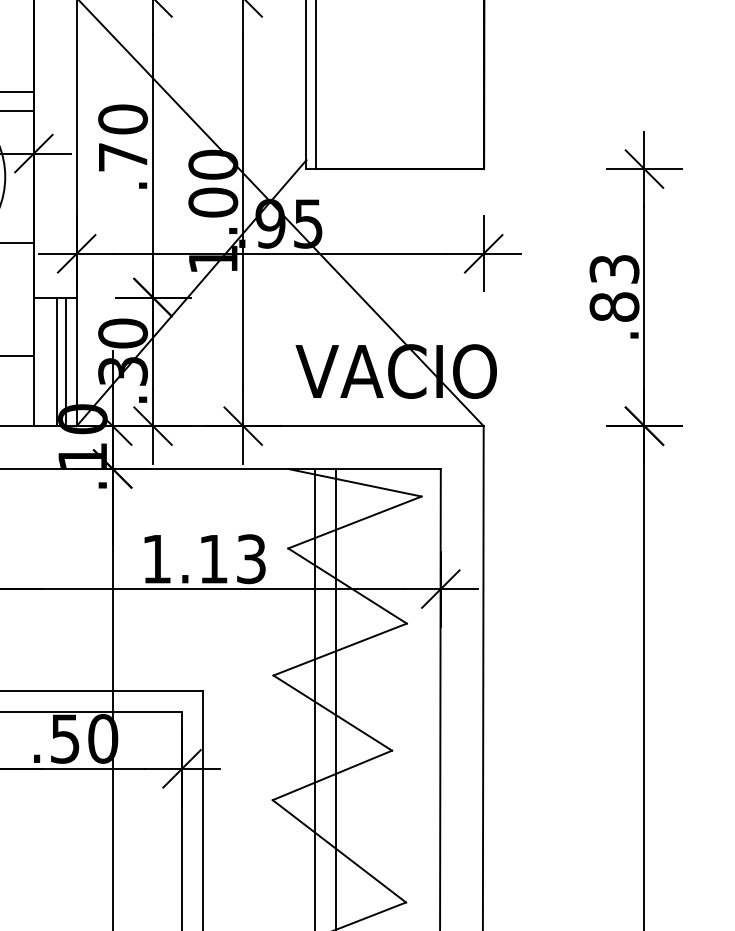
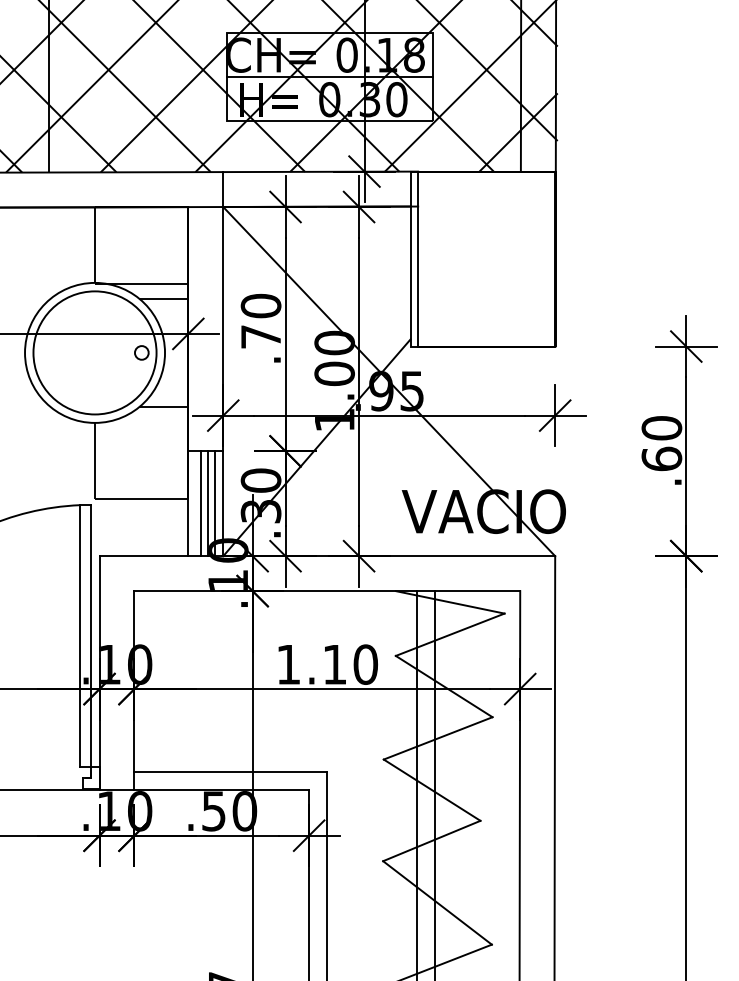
text: (614, 287) -> (661, 443), .83 -> .60
line: (48, 361) -> (200, 503), added
text: (251, 558) -> (365, 664), 1.13 -> 1.10

